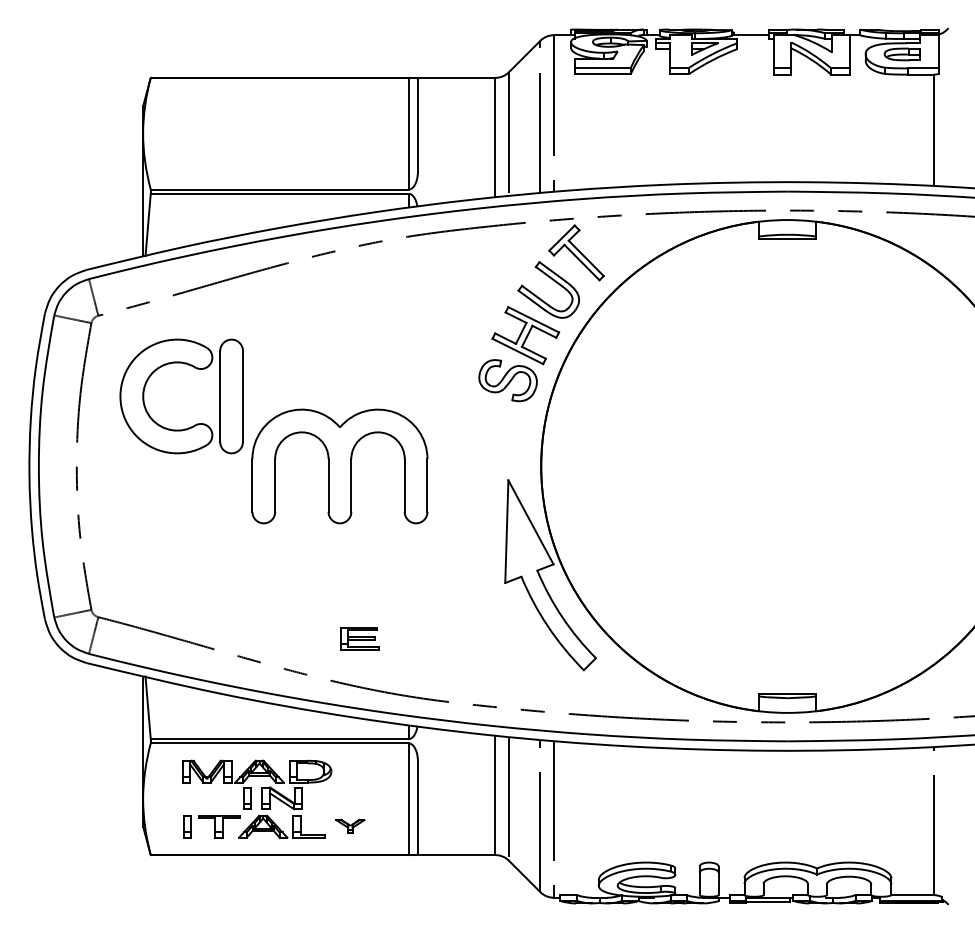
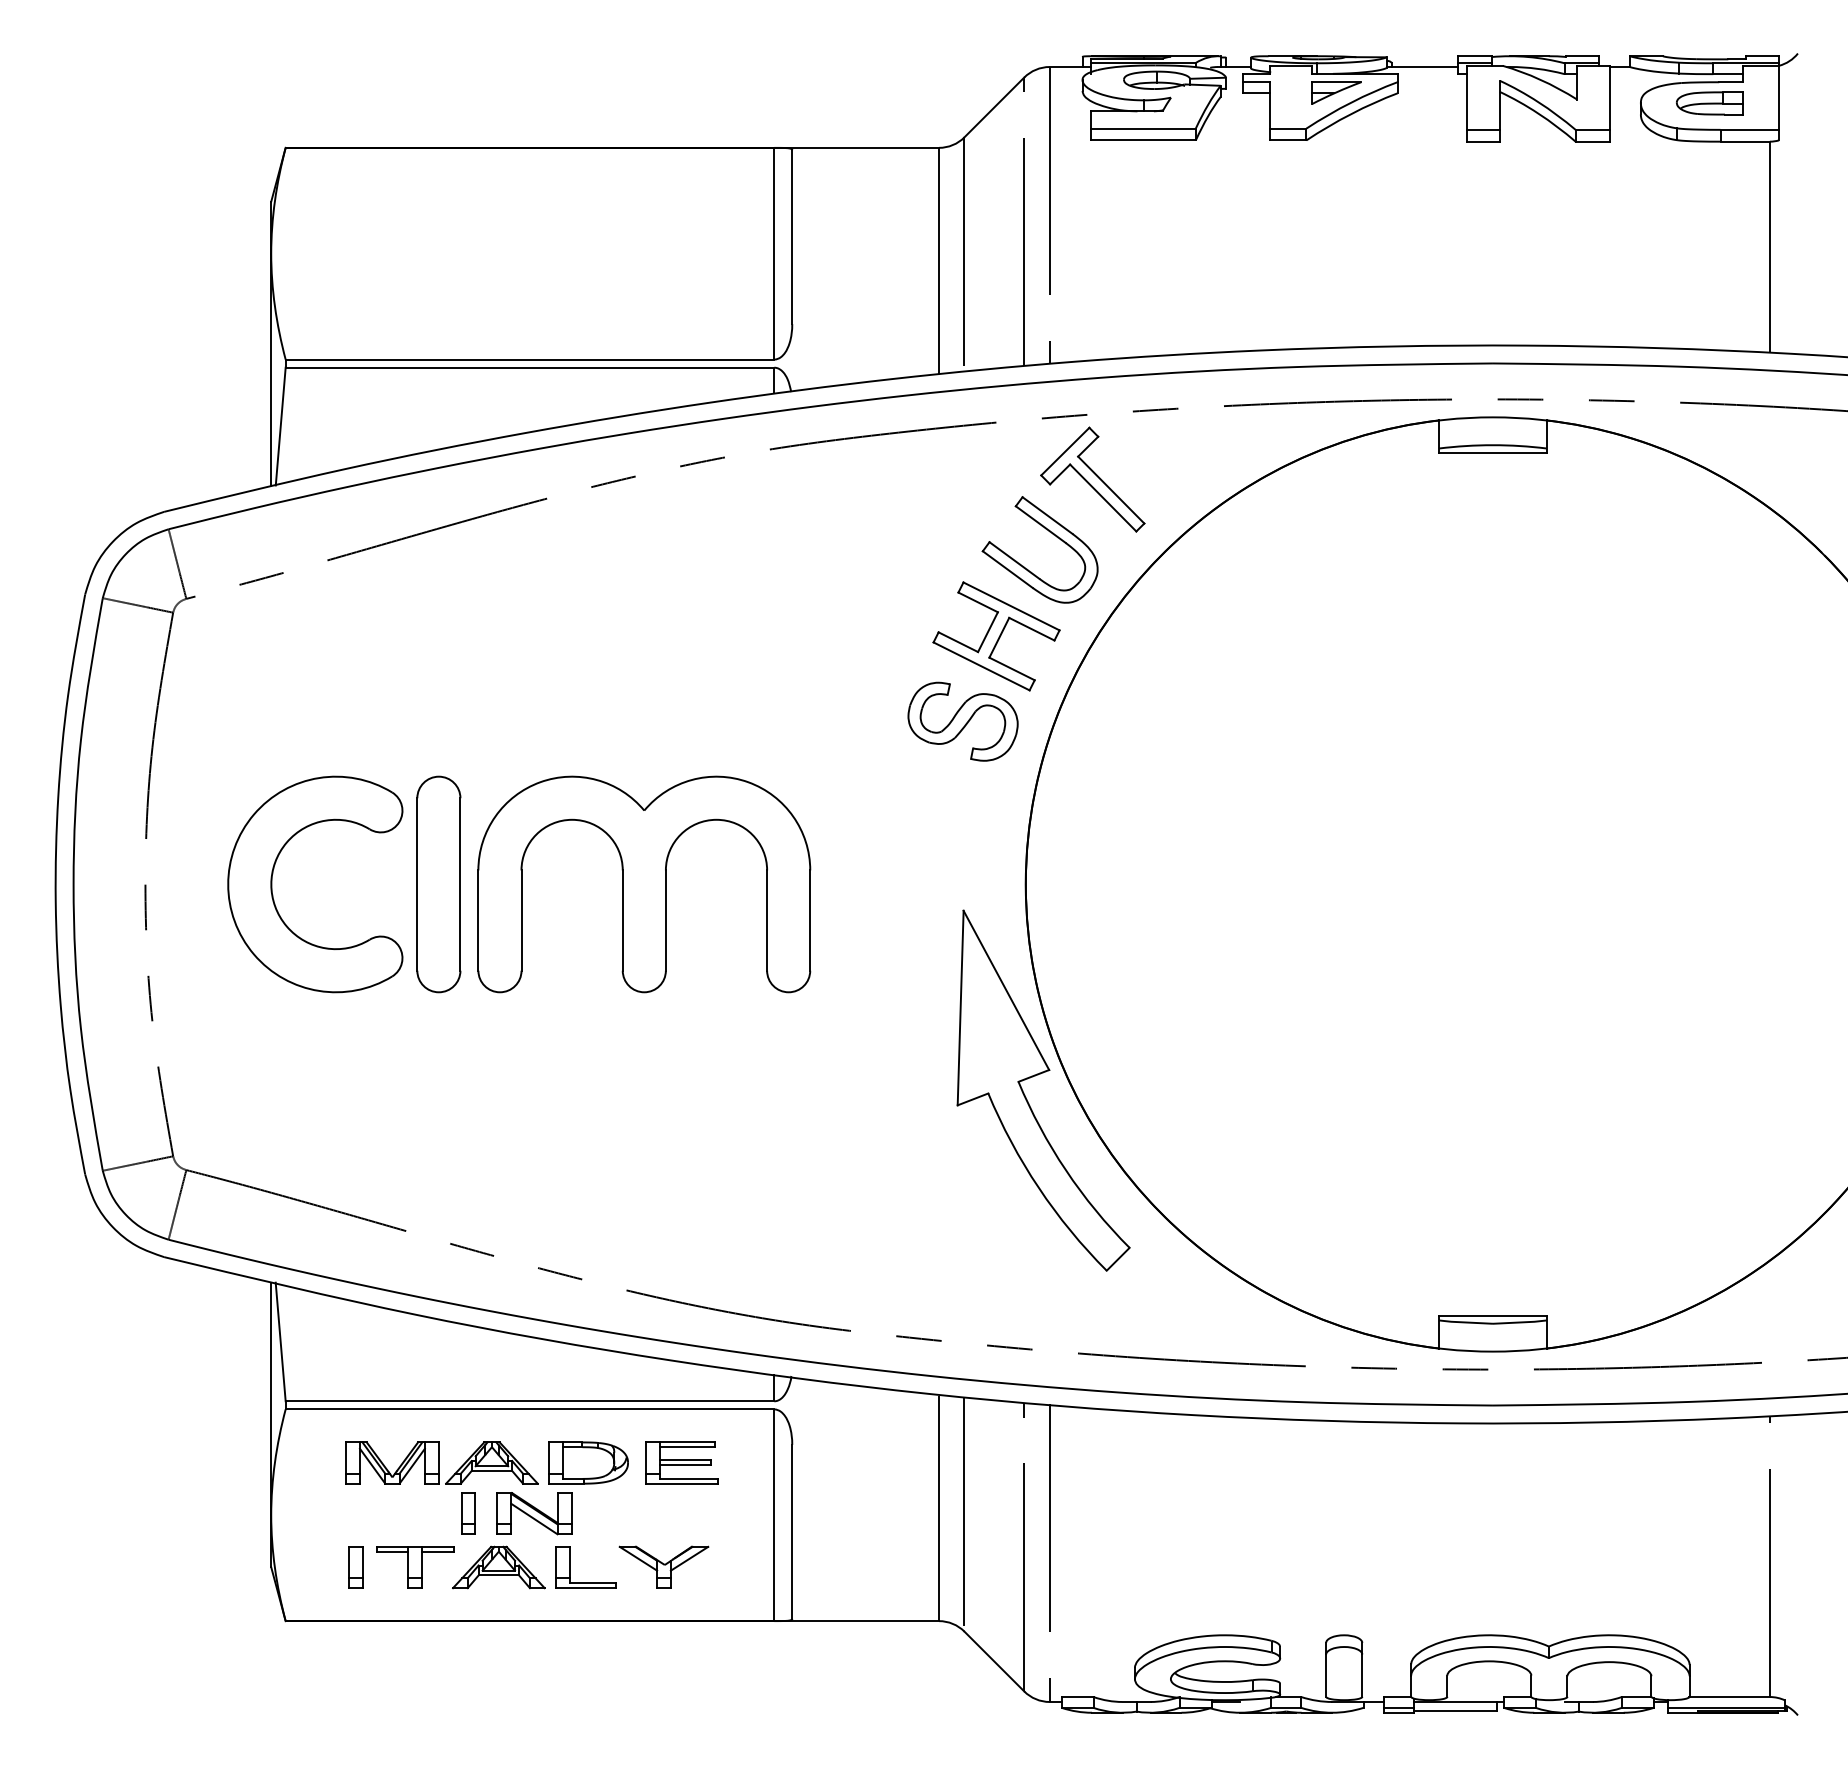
part: (194, 368) -> (368, 831), moved
part: (359, 638) -> (681, 1462), moved
part: (350, 826) -> (664, 1566), size x1.67

